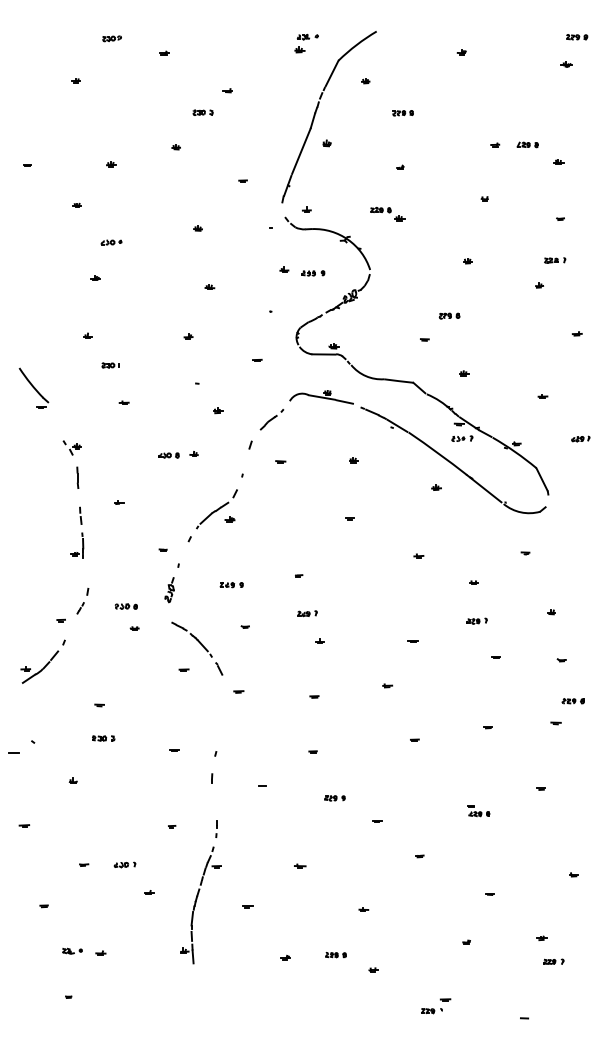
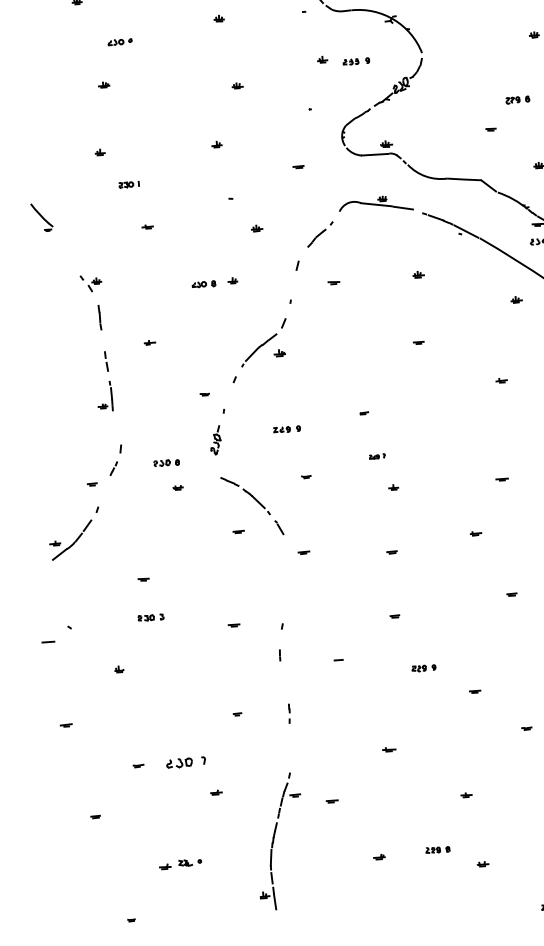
part: (33, 387) -> (41, 216), size x0.6
part: (307, 613) -> (377, 456), size x0.7
part: (124, 864) -> (185, 762), size x1.6
part: (200, 905) -> (279, 841), moved
part: (72, 950) -> (190, 861), moved

